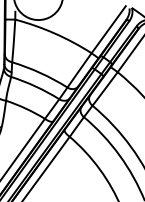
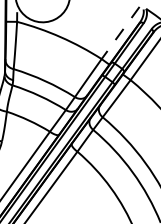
line: (108, 30) -> (120, 33), solid -> dashed

